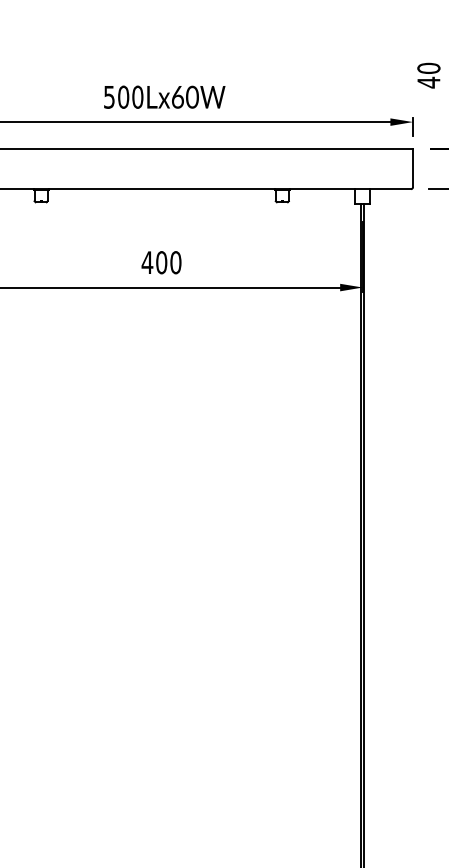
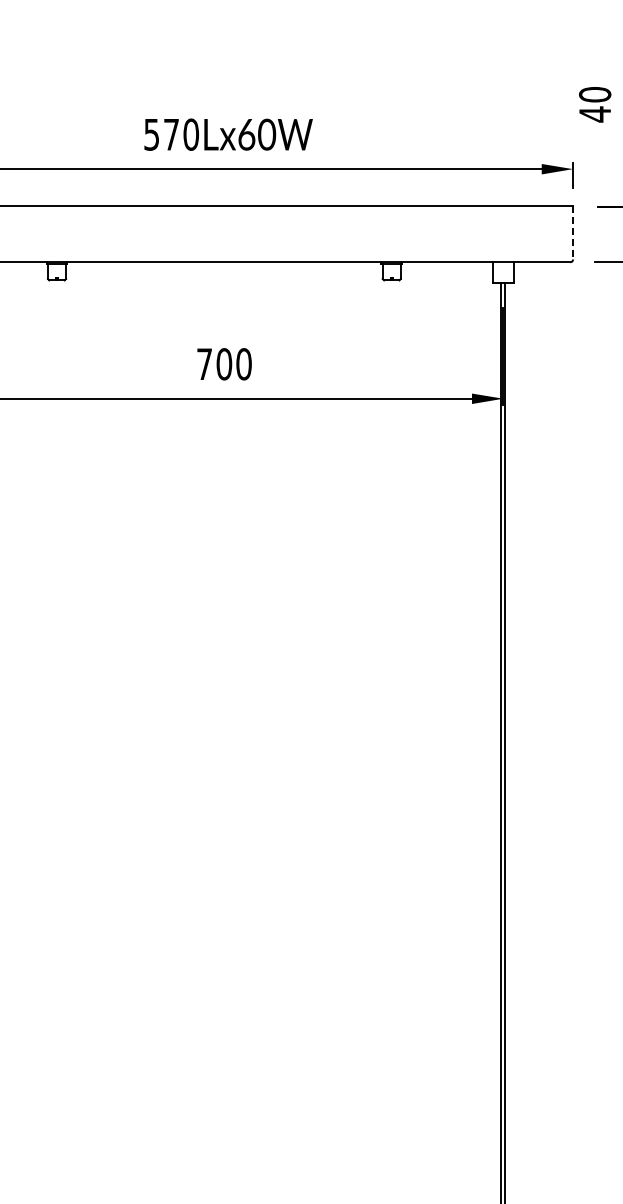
text: (123, 97) -> (171, 134), 500 -> 570
line: (413, 167) -> (573, 232), solid -> dashed
text: (147, 262) -> (204, 363), 400 -> 700

